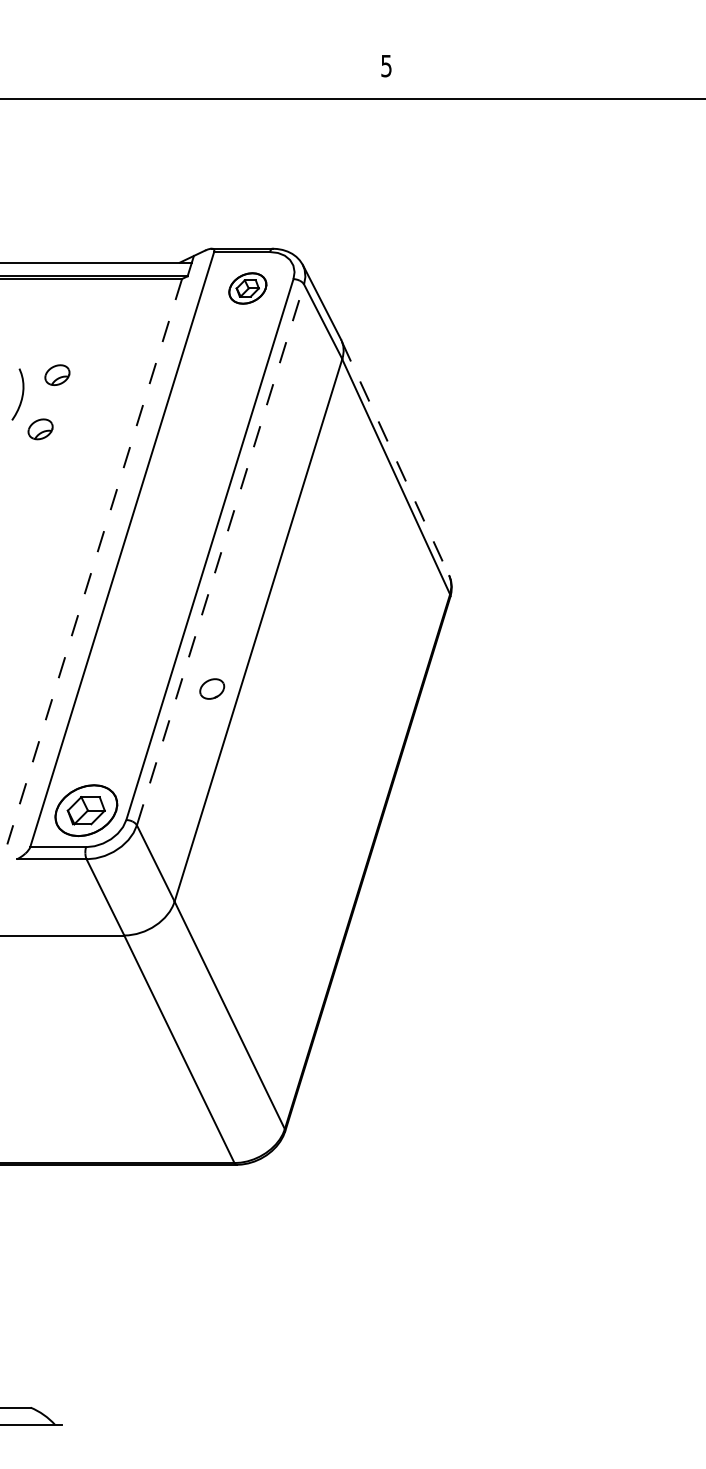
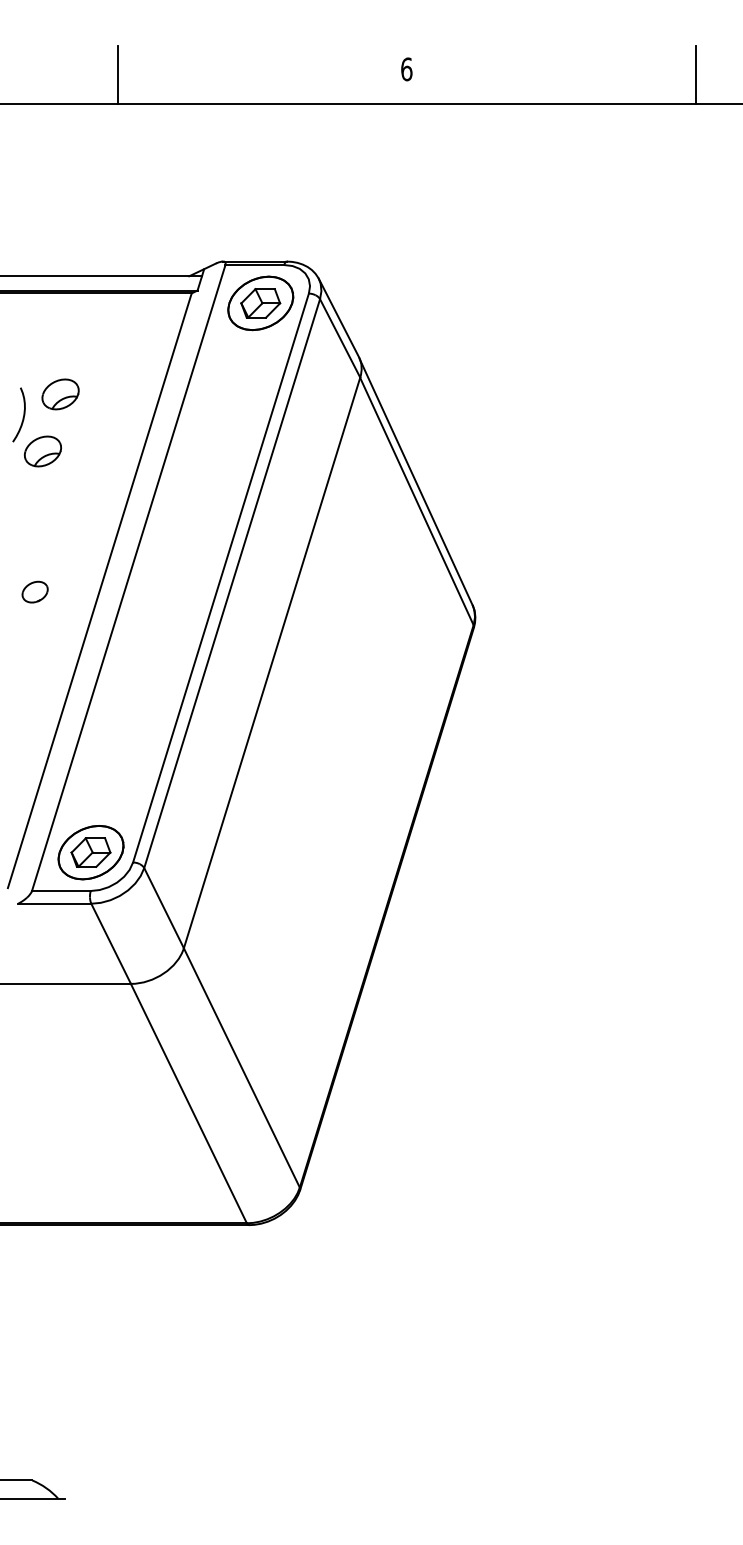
text: (386, 65) -> (406, 68), 5 -> 6
line: (111, 71) -> (117, 75), added
line: (661, 71) -> (695, 75), added
part: (247, 288) -> (260, 303), size x1.67
part: (57, 375) -> (60, 394), size x1.43
part: (40, 429) -> (42, 451), size x1.43
line: (395, 458) -> (416, 482), dashed -> solid
line: (220, 554) -> (232, 583), dashed -> solid
line: (94, 561) -> (99, 590), dashed -> solid
part: (212, 688) -> (35, 591), moved

